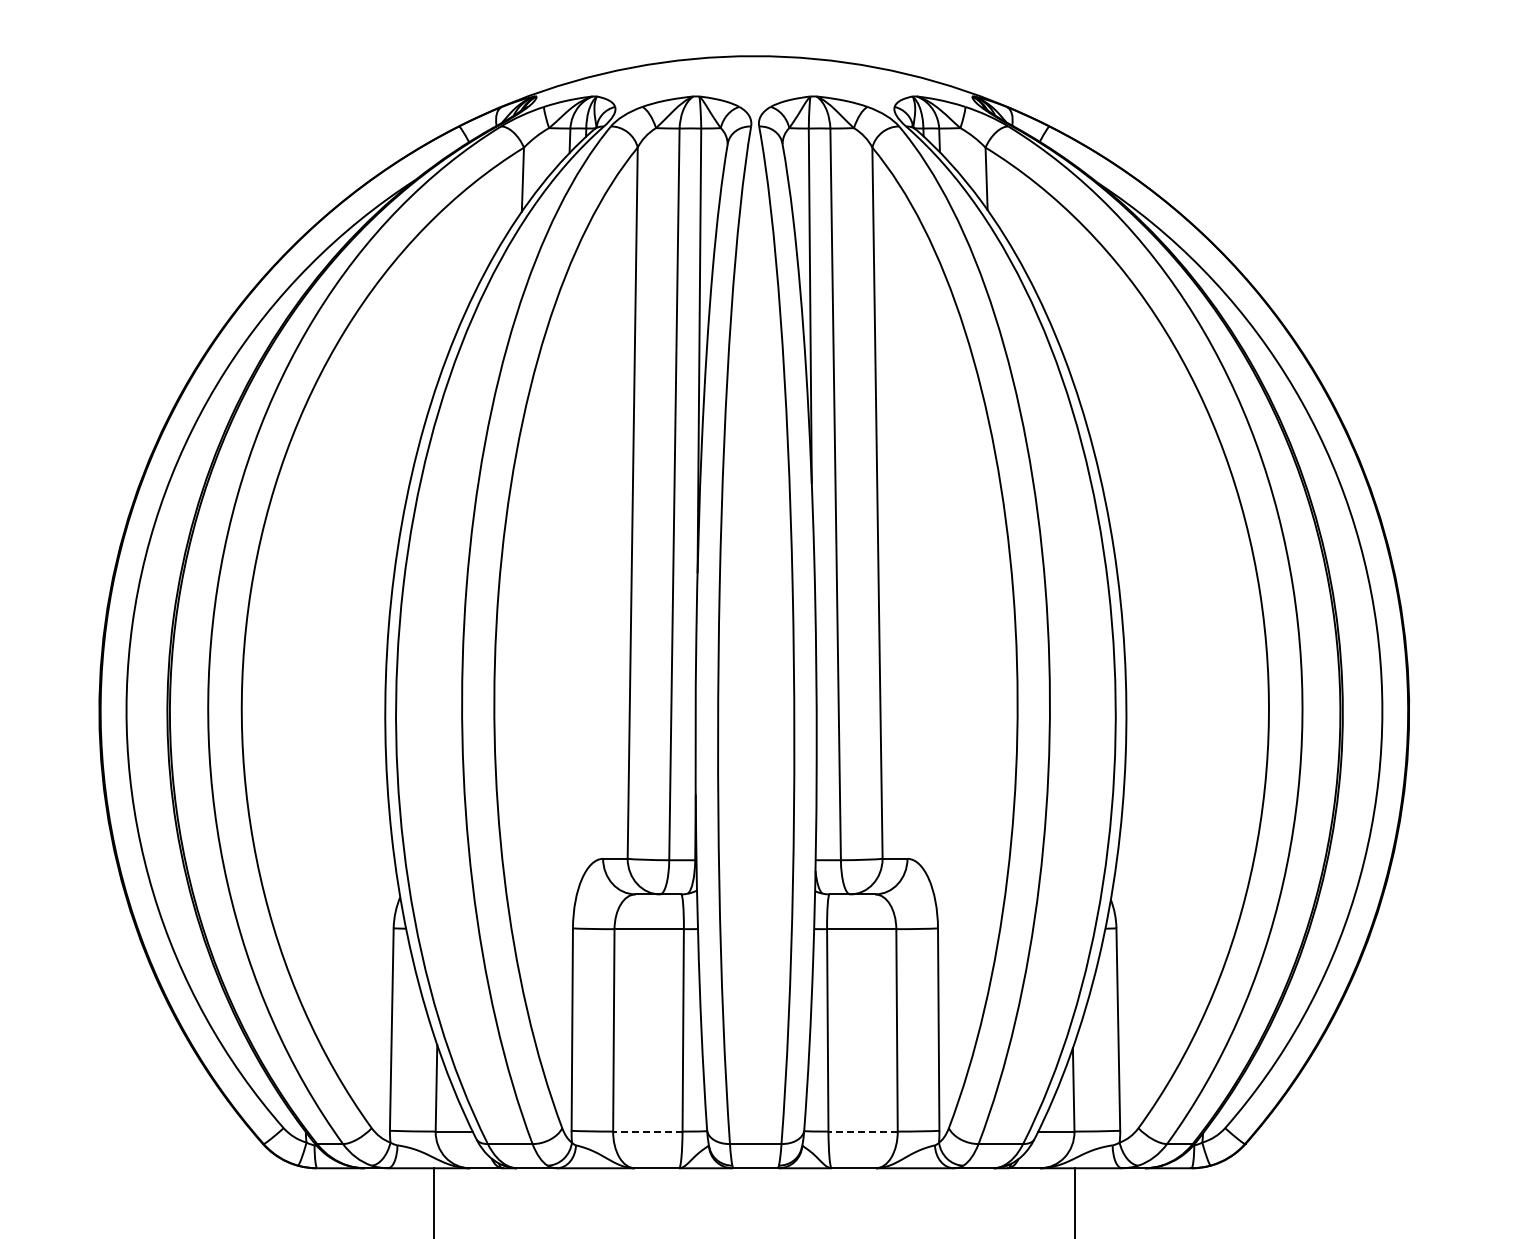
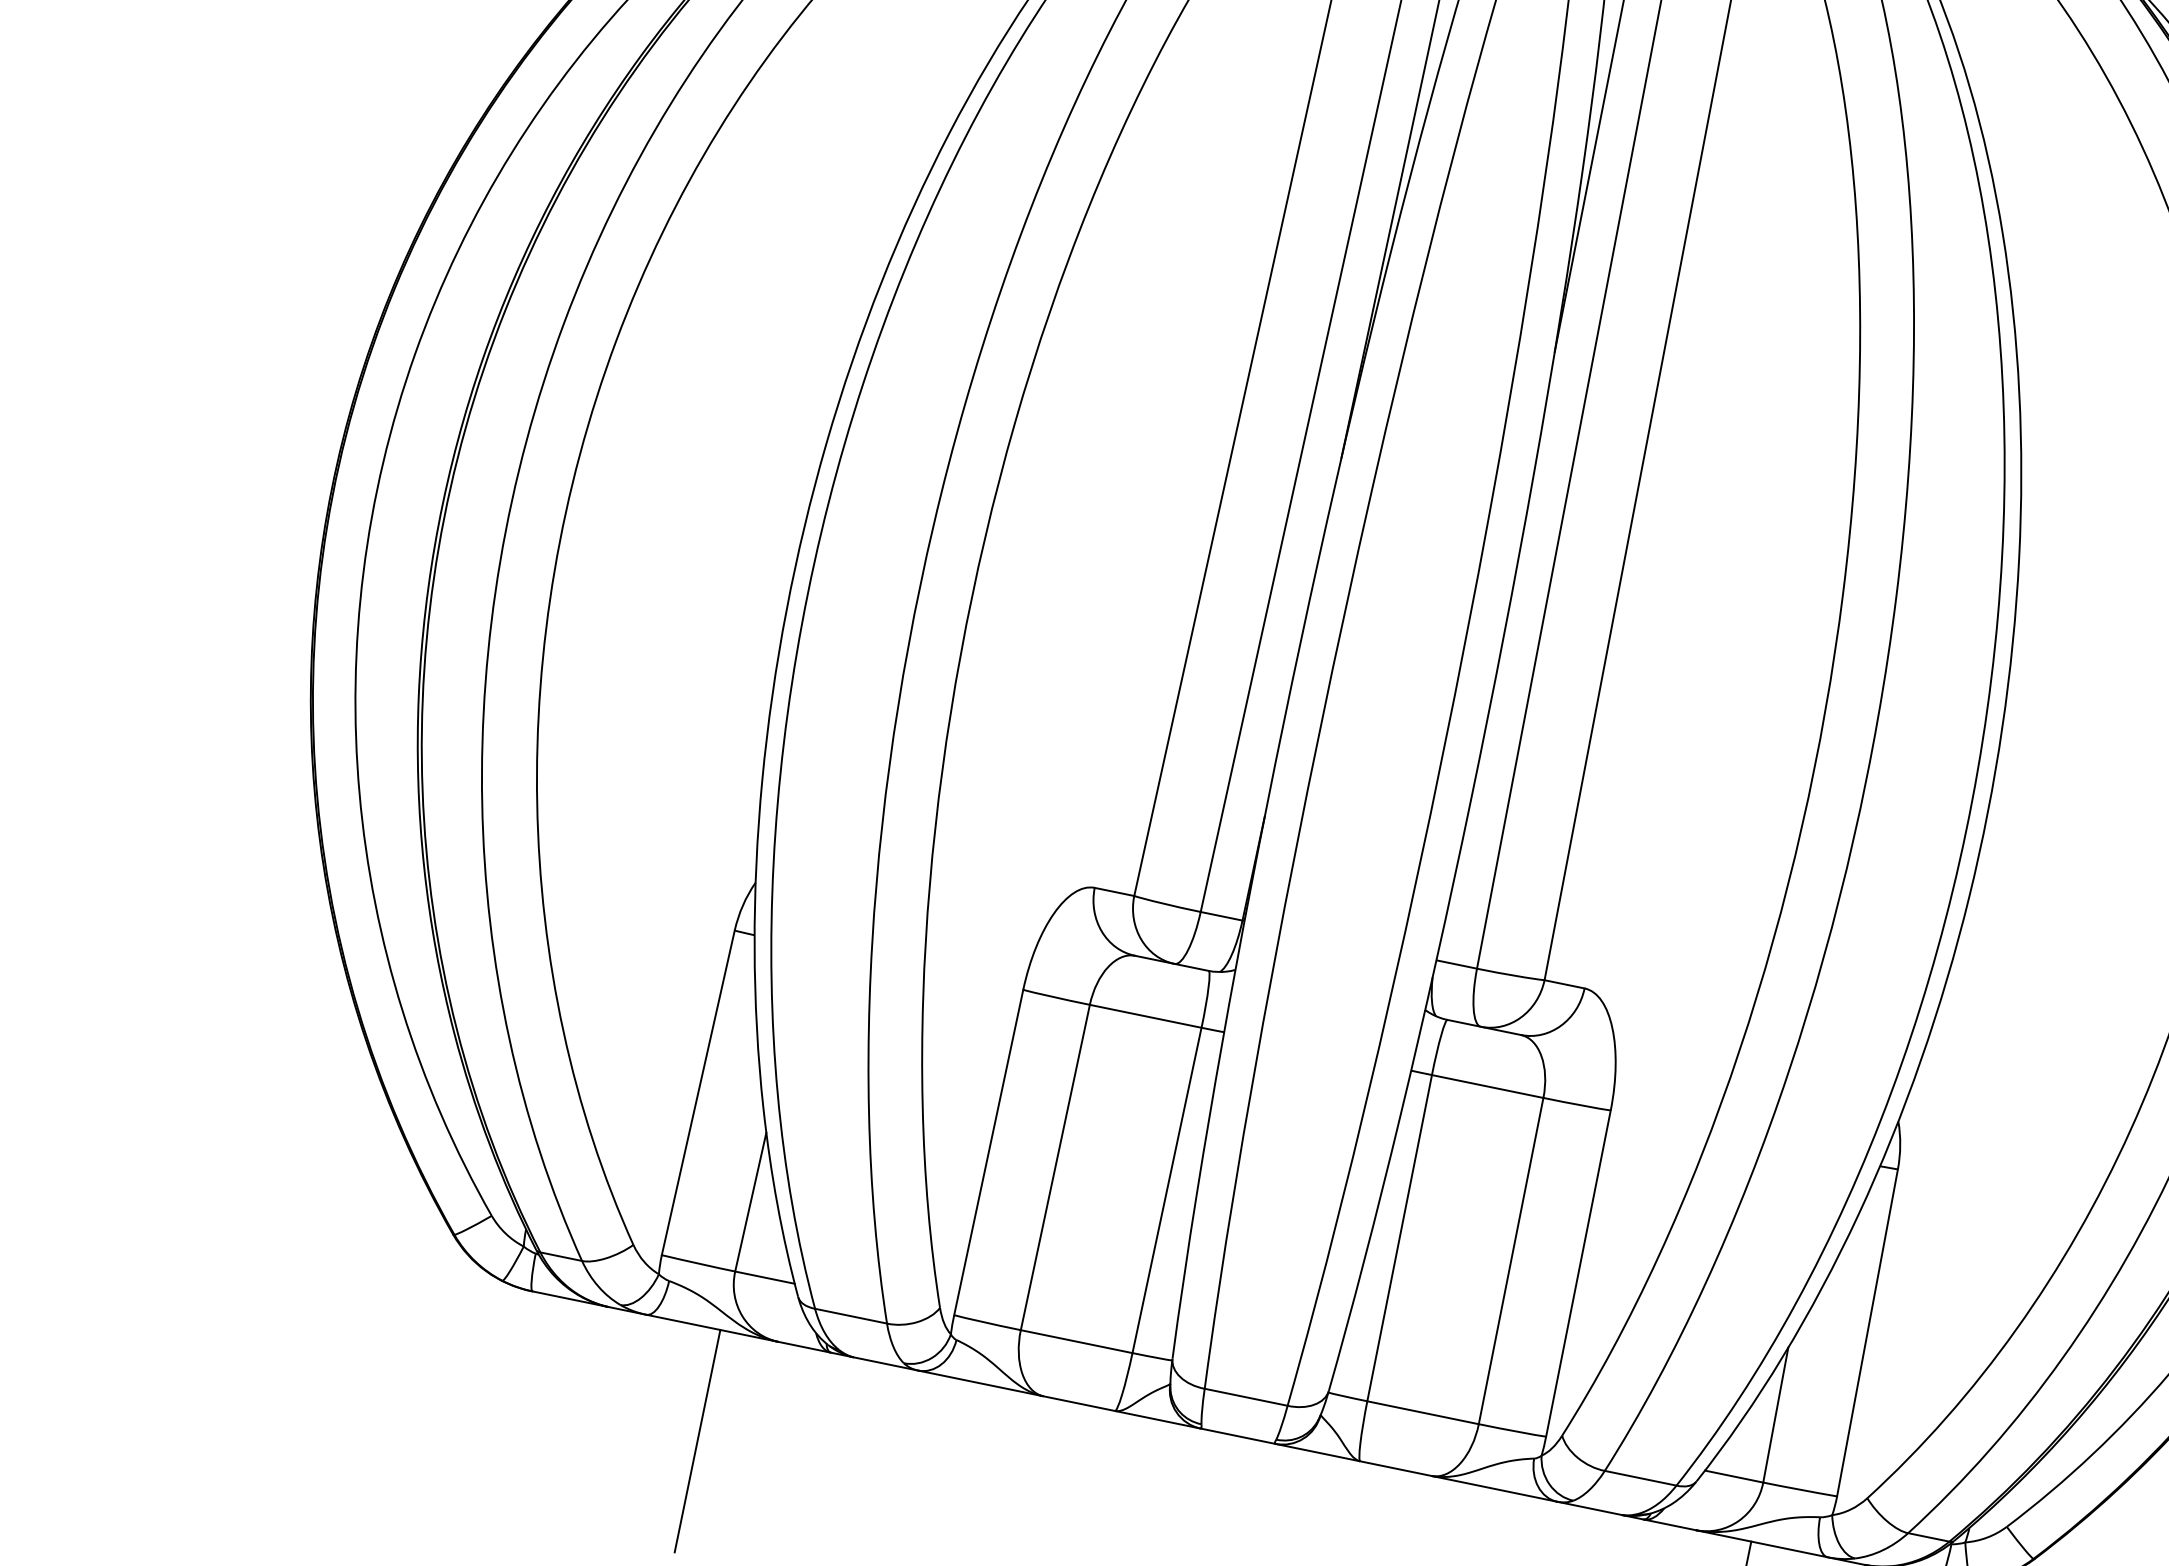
line: (647, 1131) -> (1076, 1341), dashed -> solid
line: (863, 1131) -> (1423, 1412), dashed -> solid

